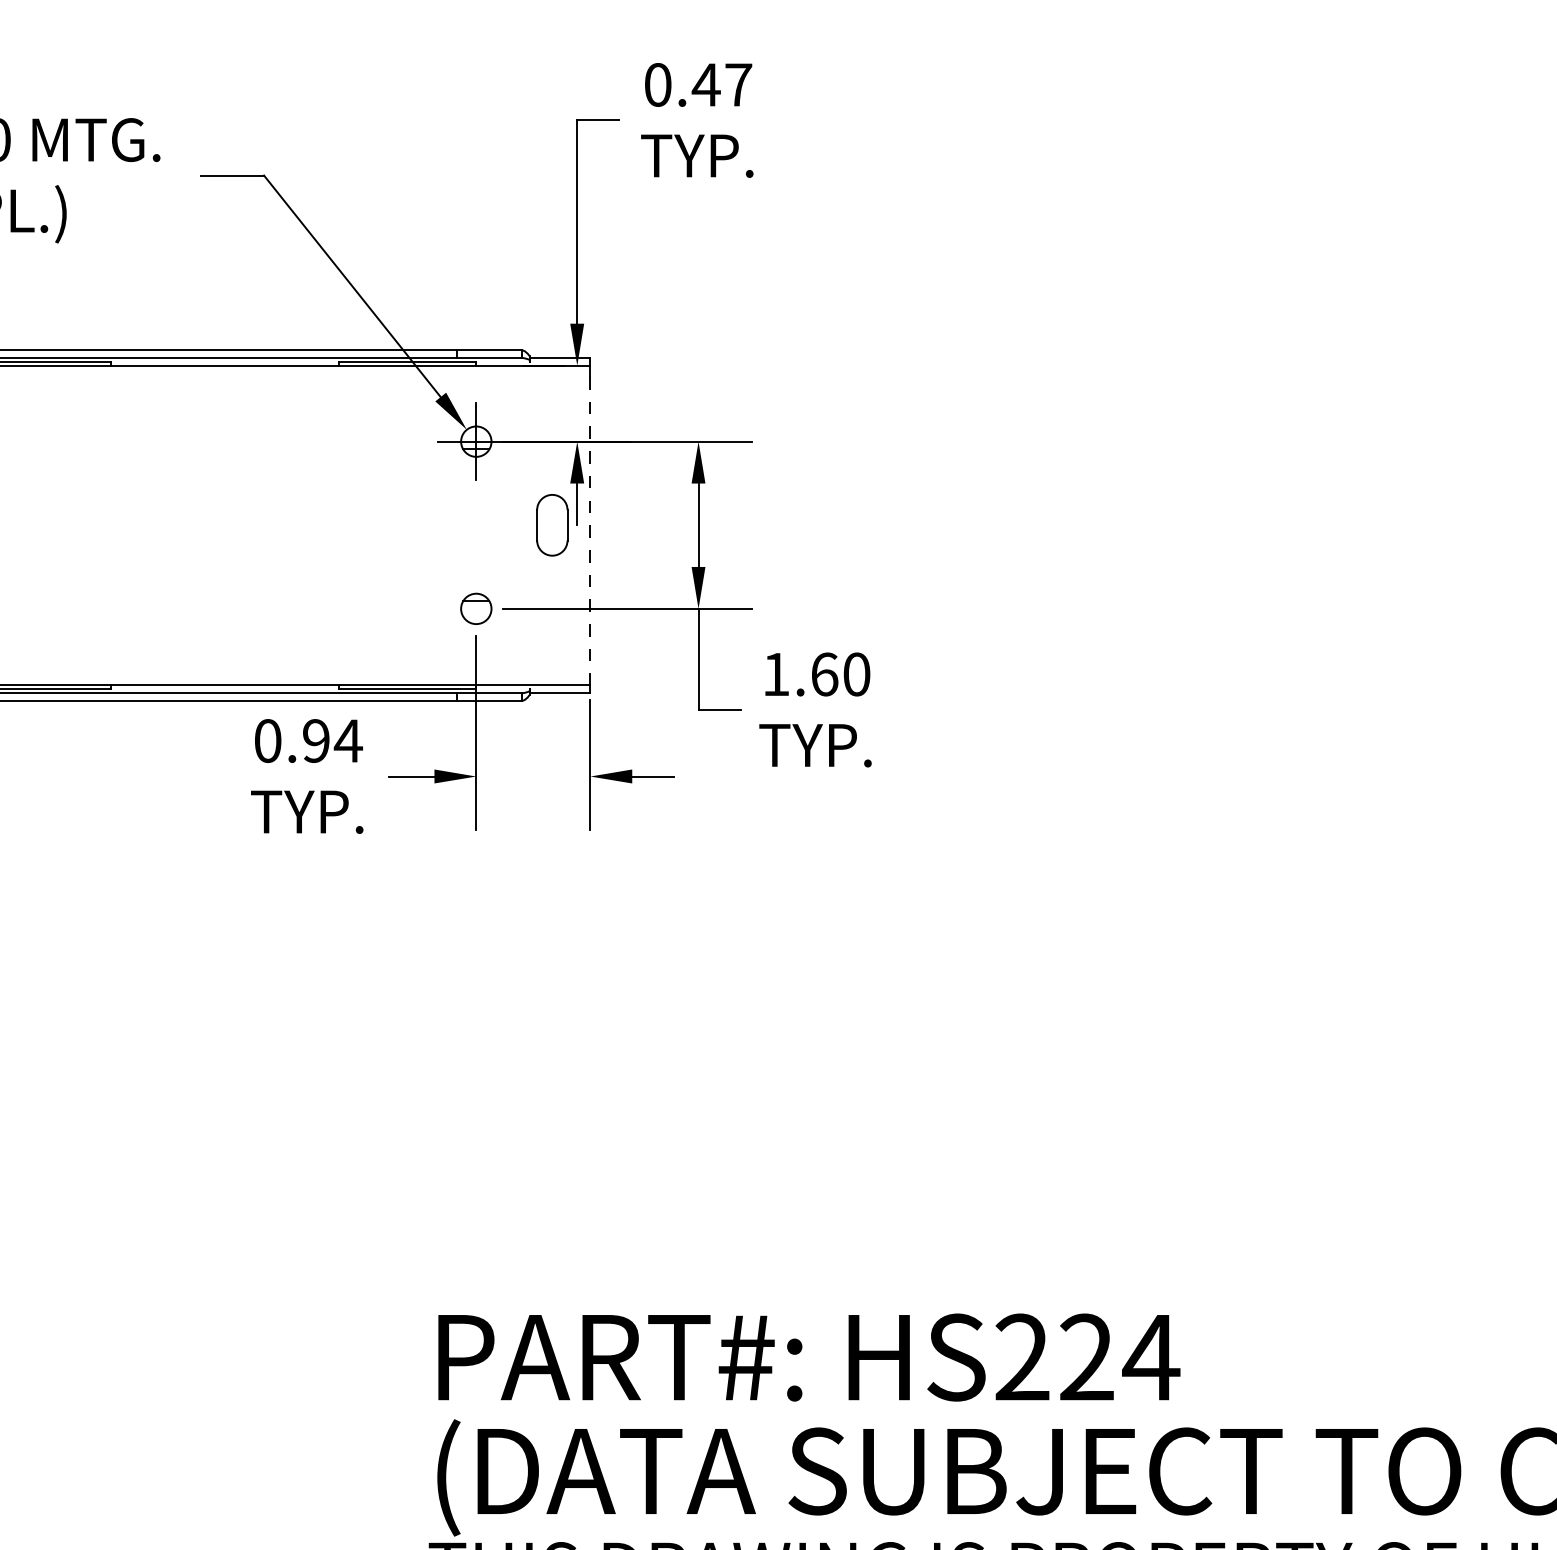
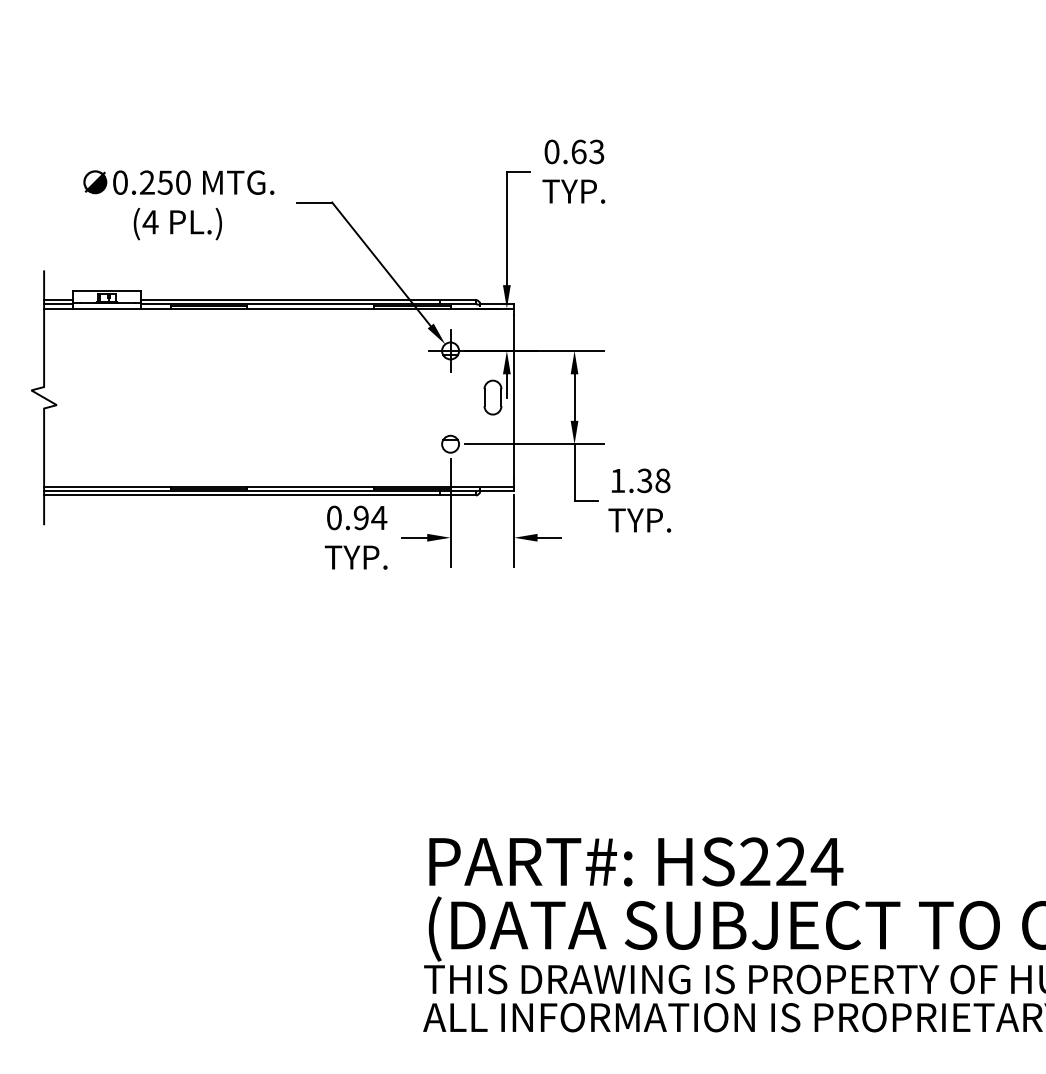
text: (721, 84) -> (587, 151), 0.47 -> 0.63
line: (590, 525) -> (514, 397), dashed -> solid
text: (840, 673) -> (653, 480), 1.60 -> 1.38

